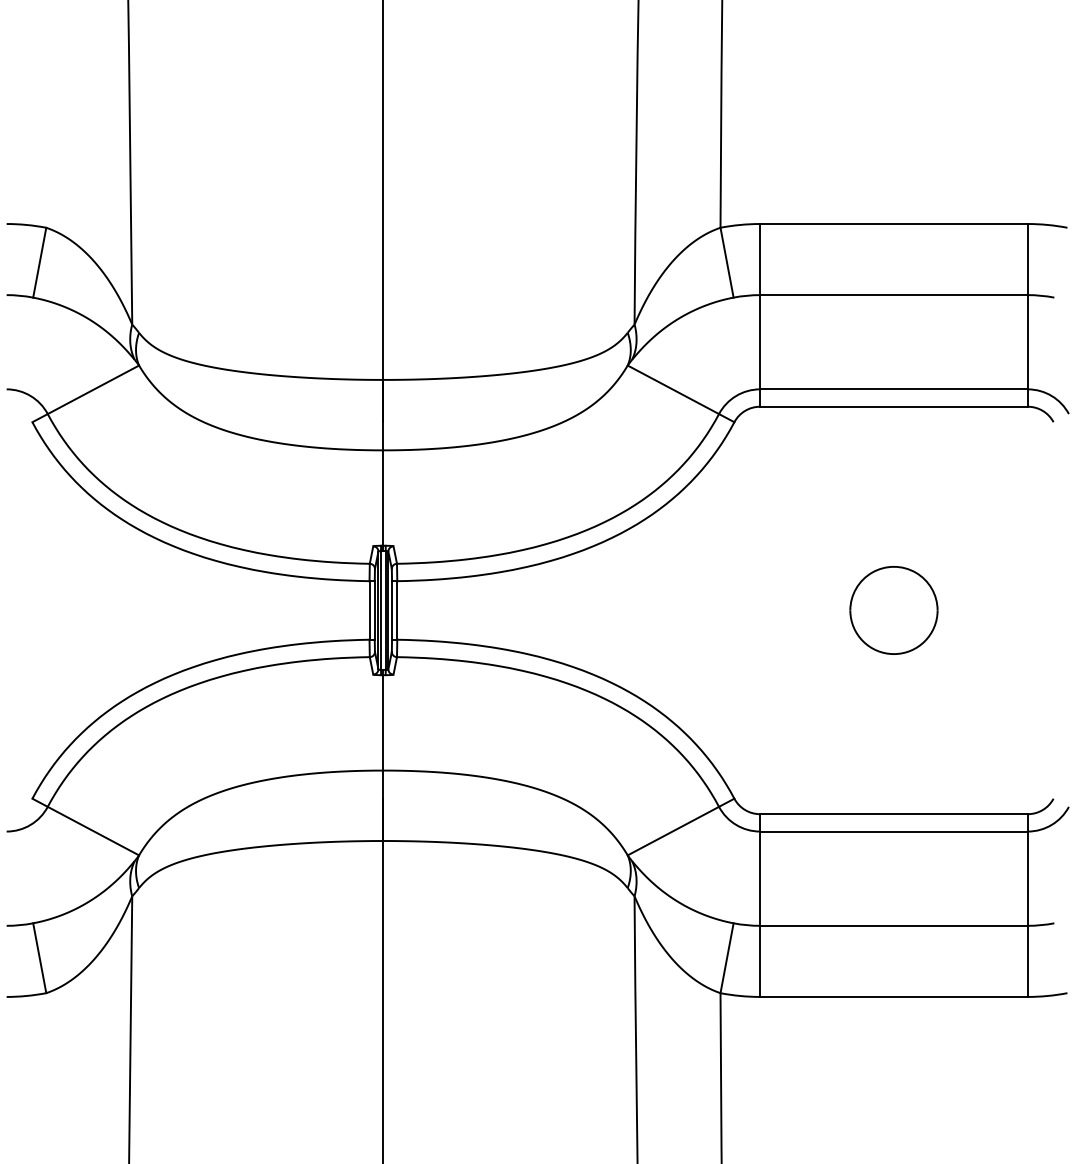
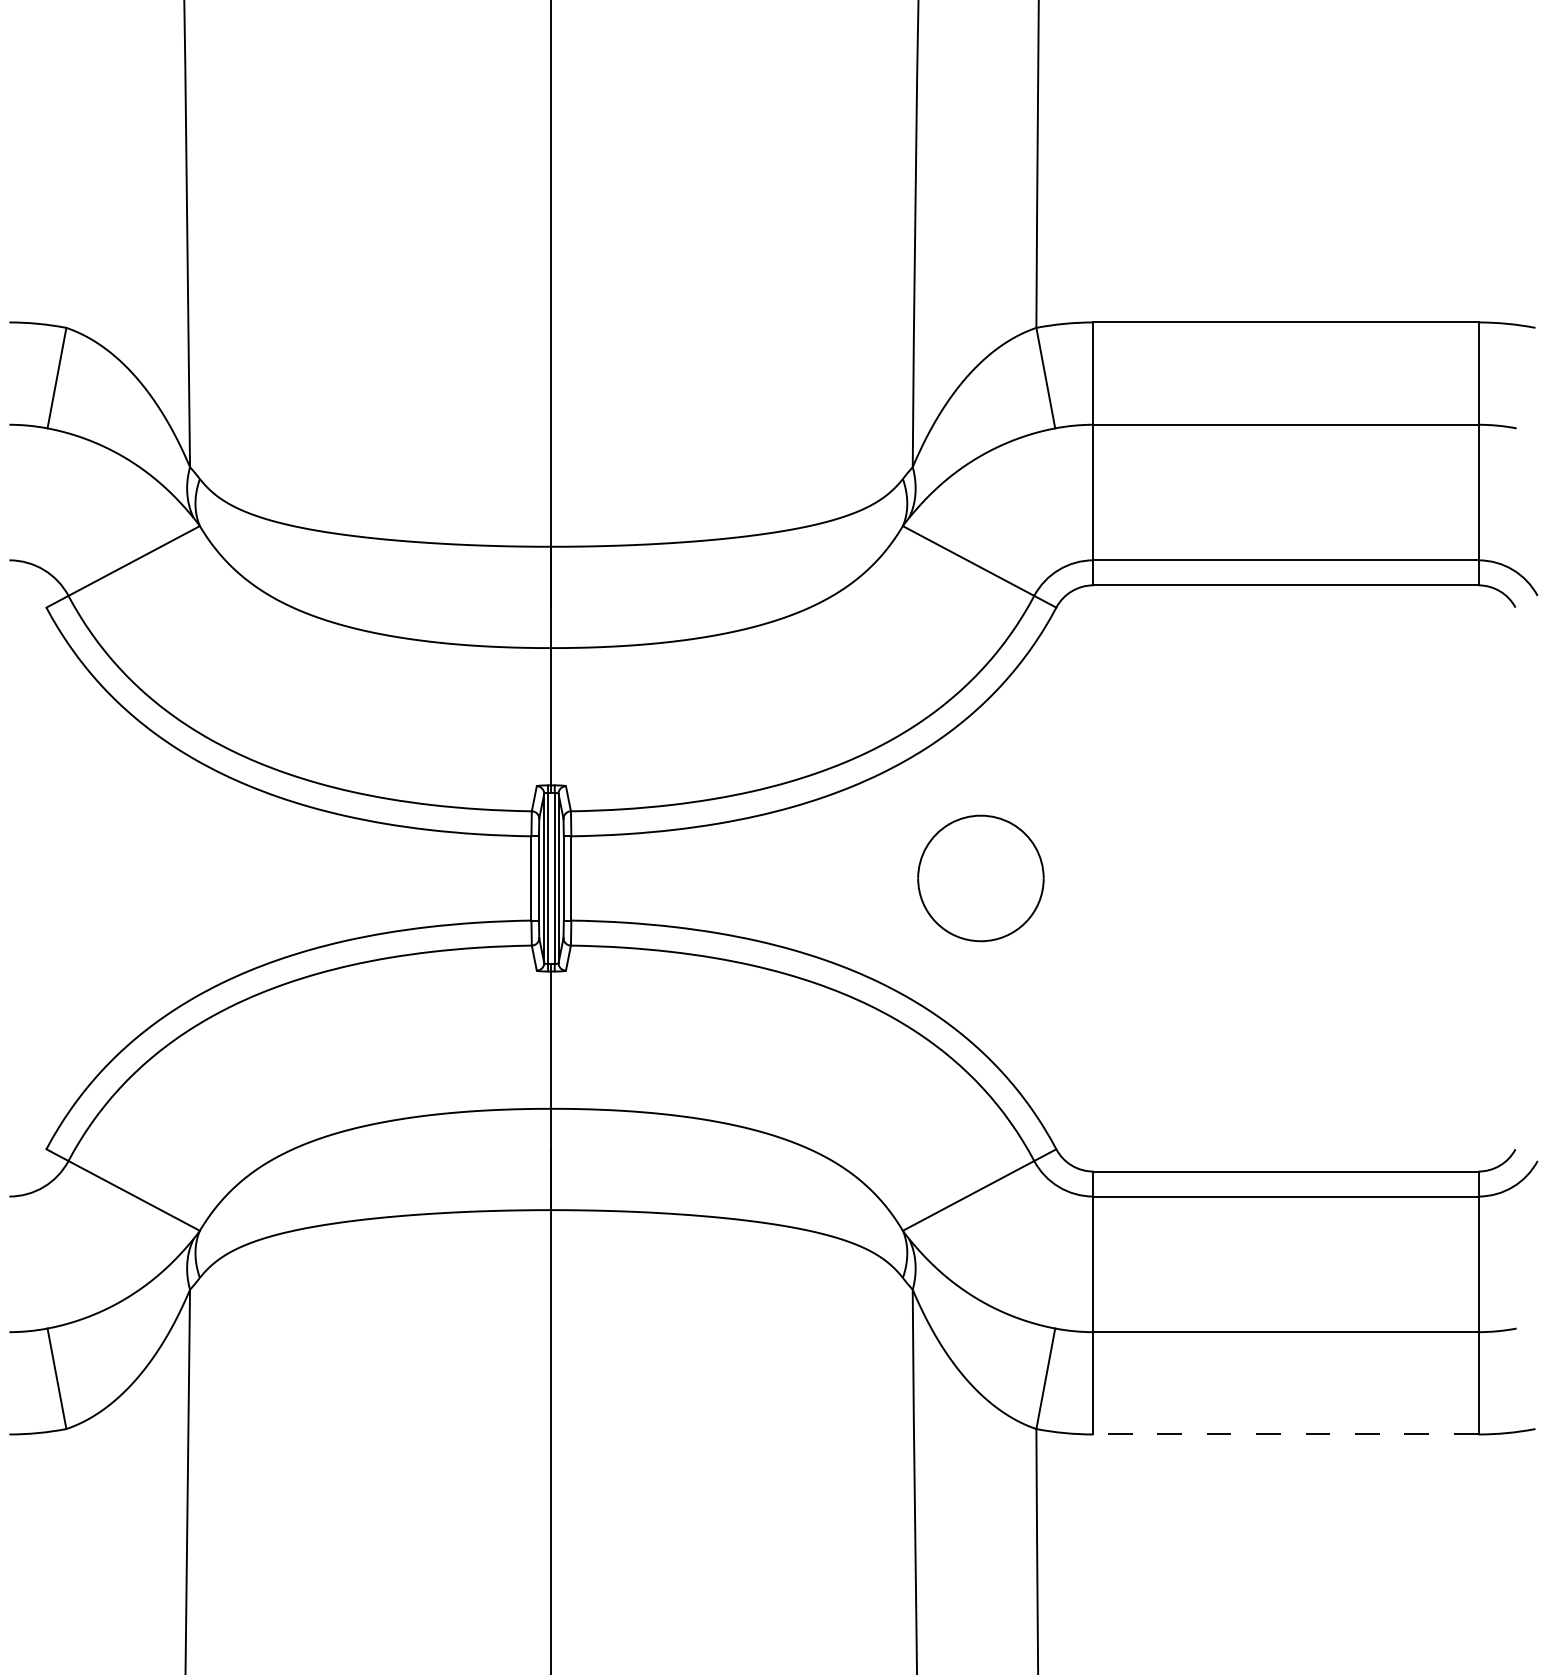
part: (893, 610) -> (980, 878), moved
line: (893, 996) -> (1285, 1433), solid -> dashed

